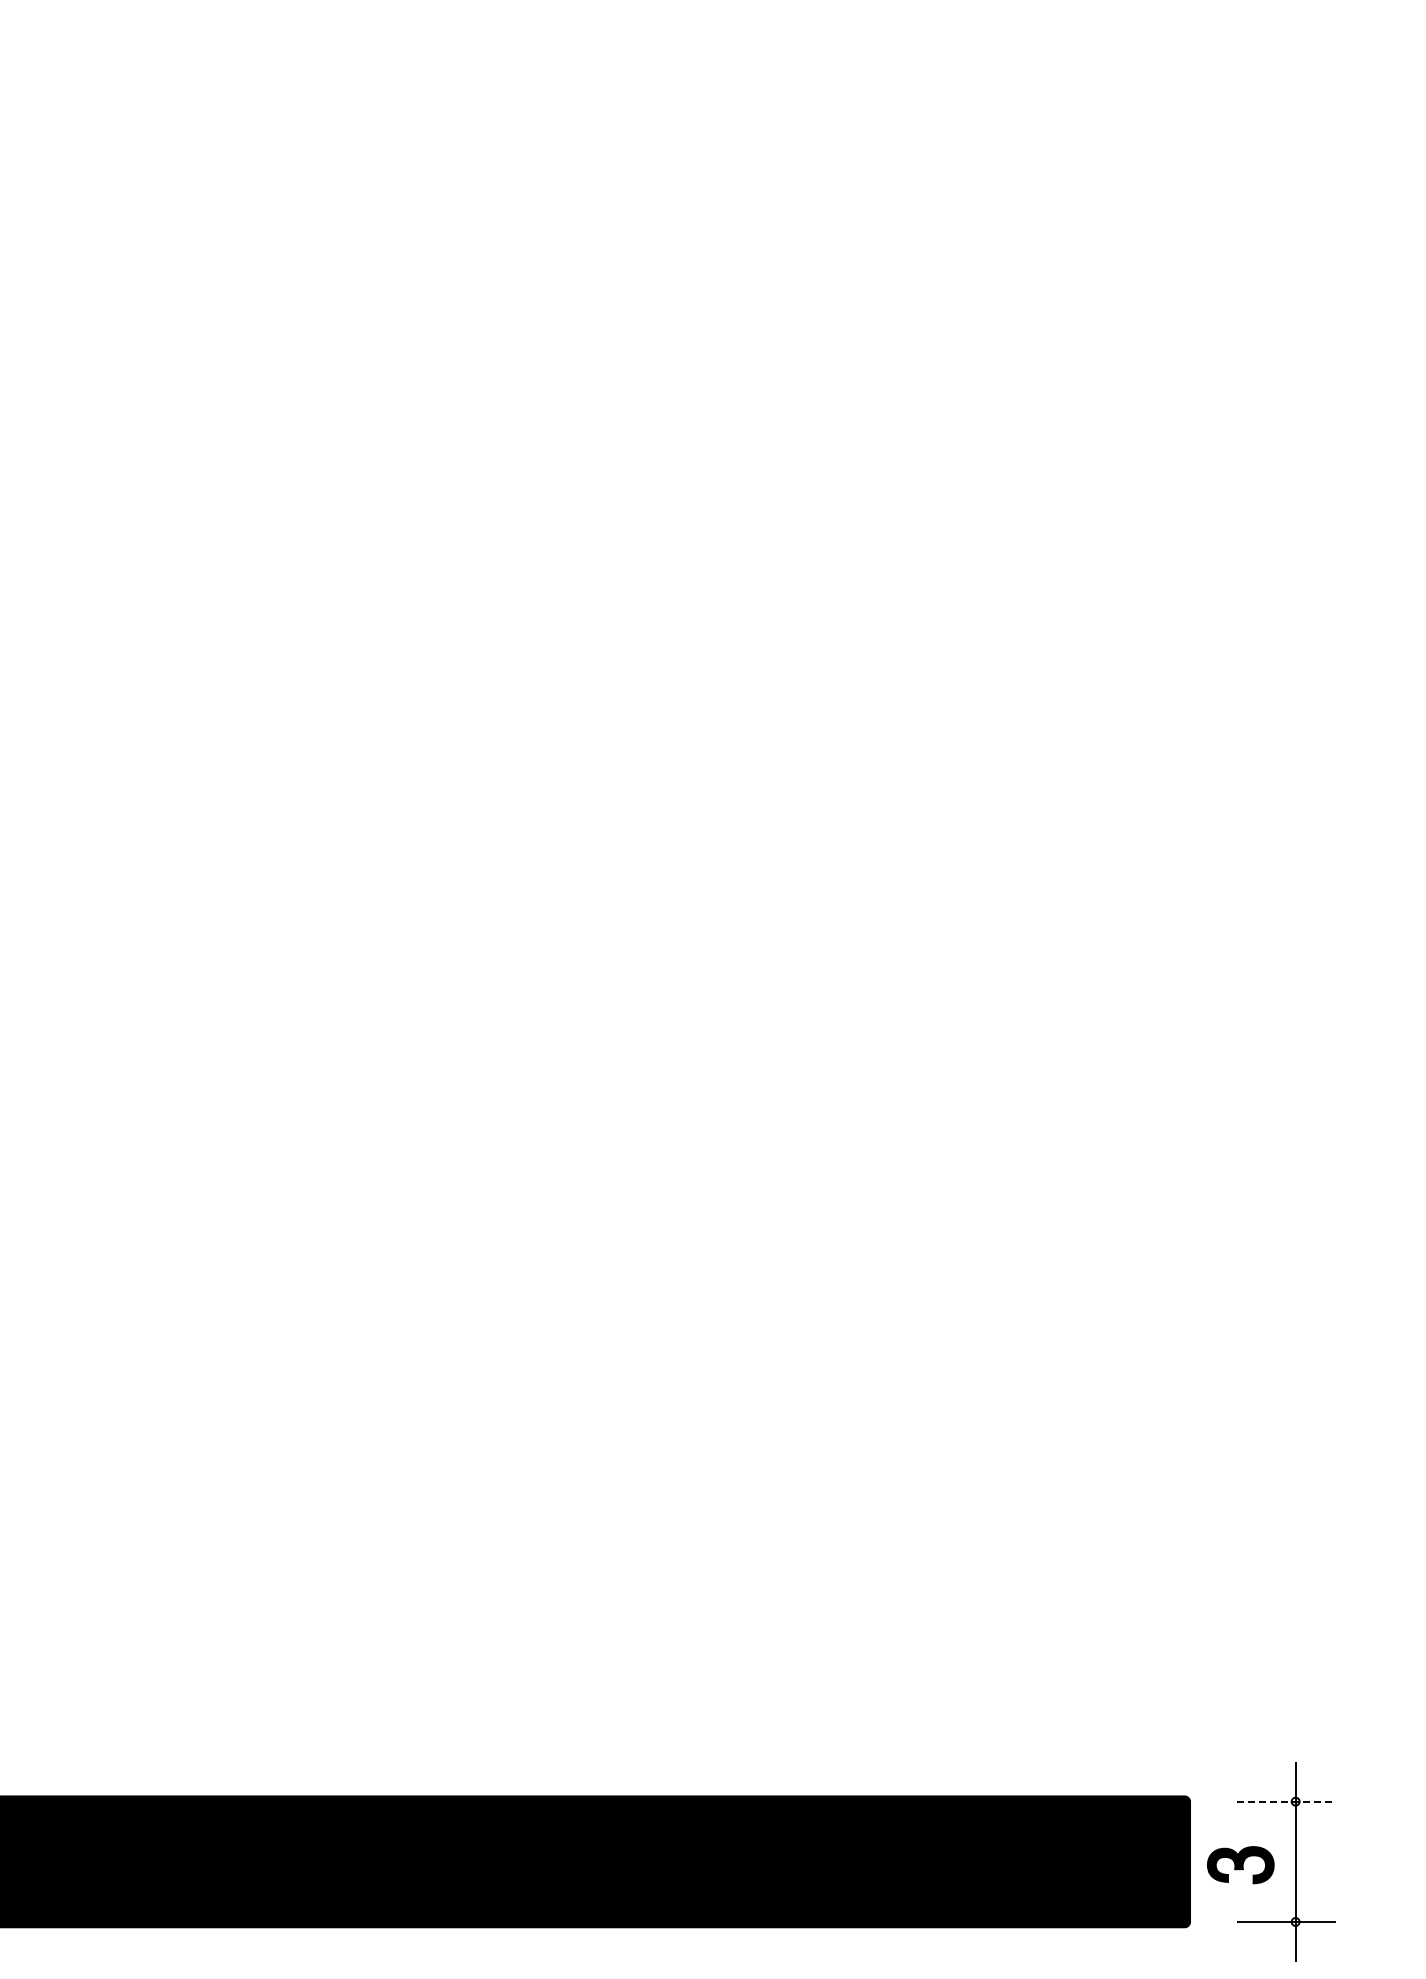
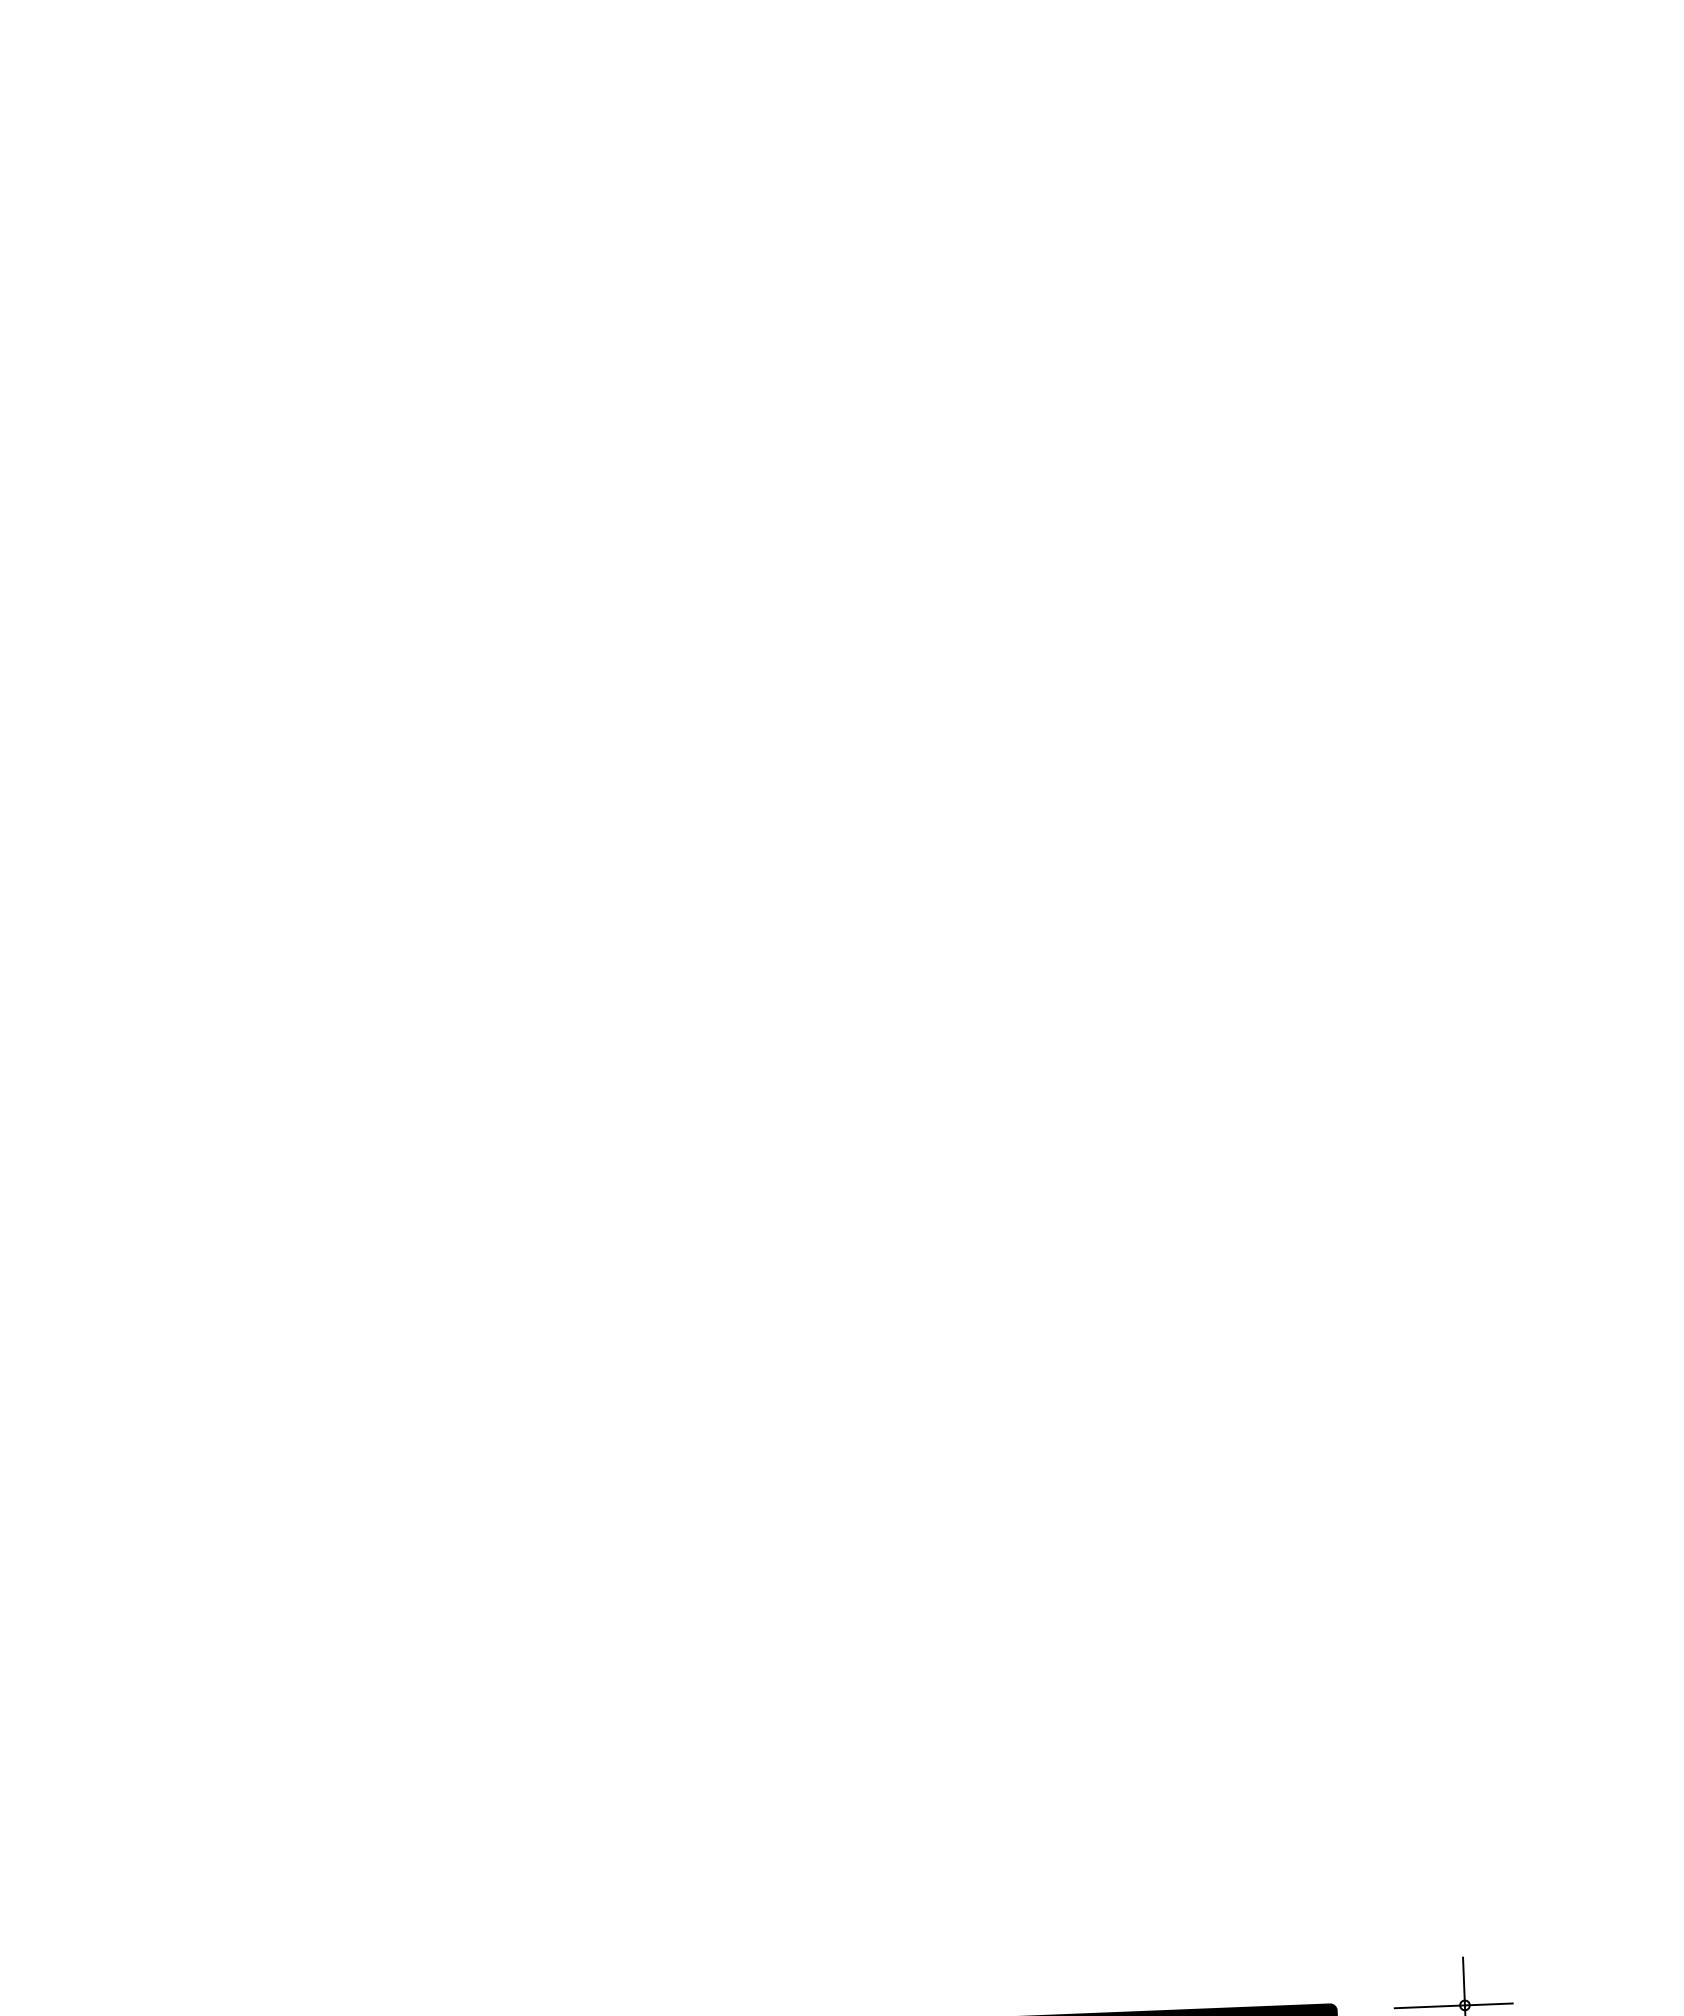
line: (1286, 1801) -> (1453, 2005), dashed -> solid

